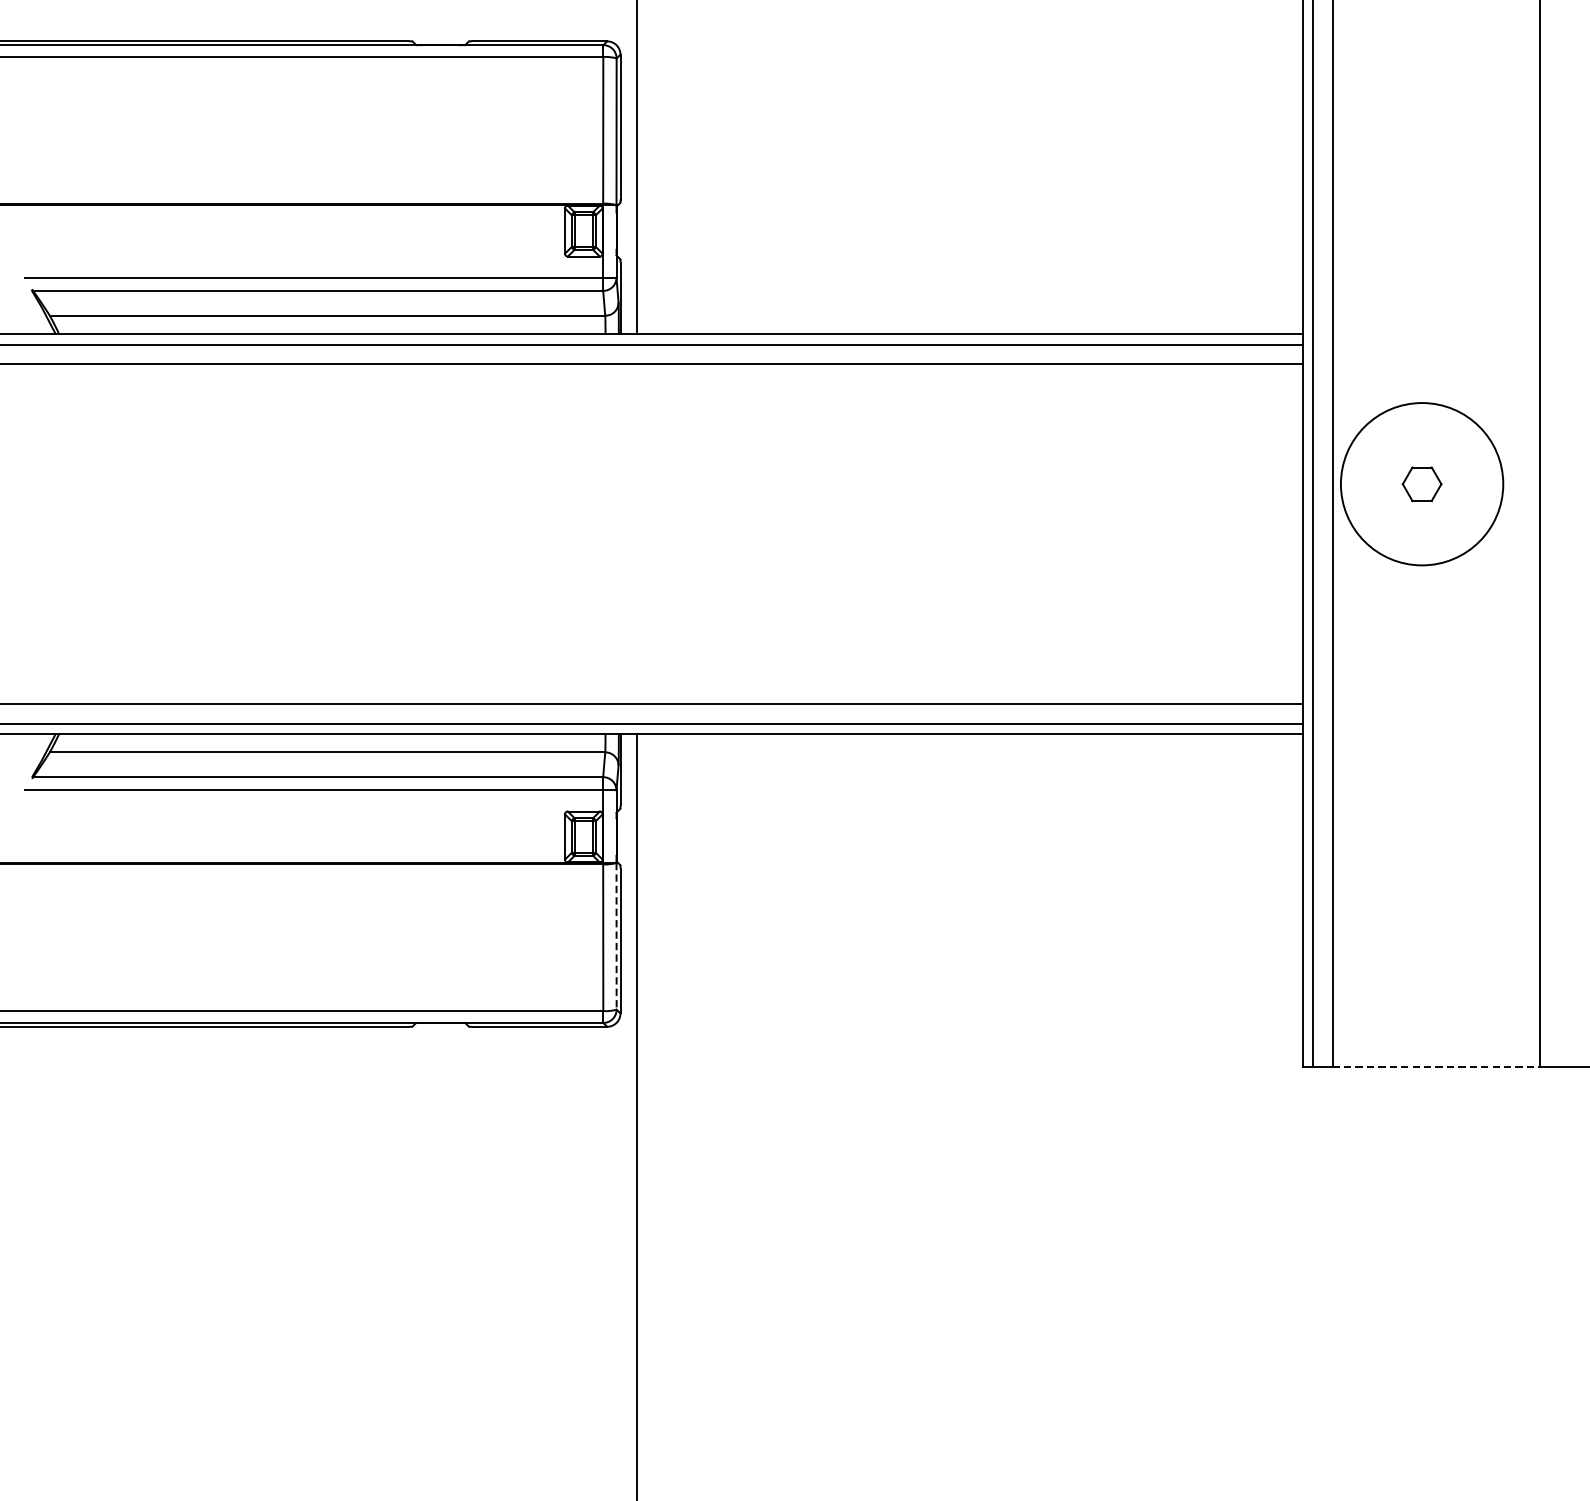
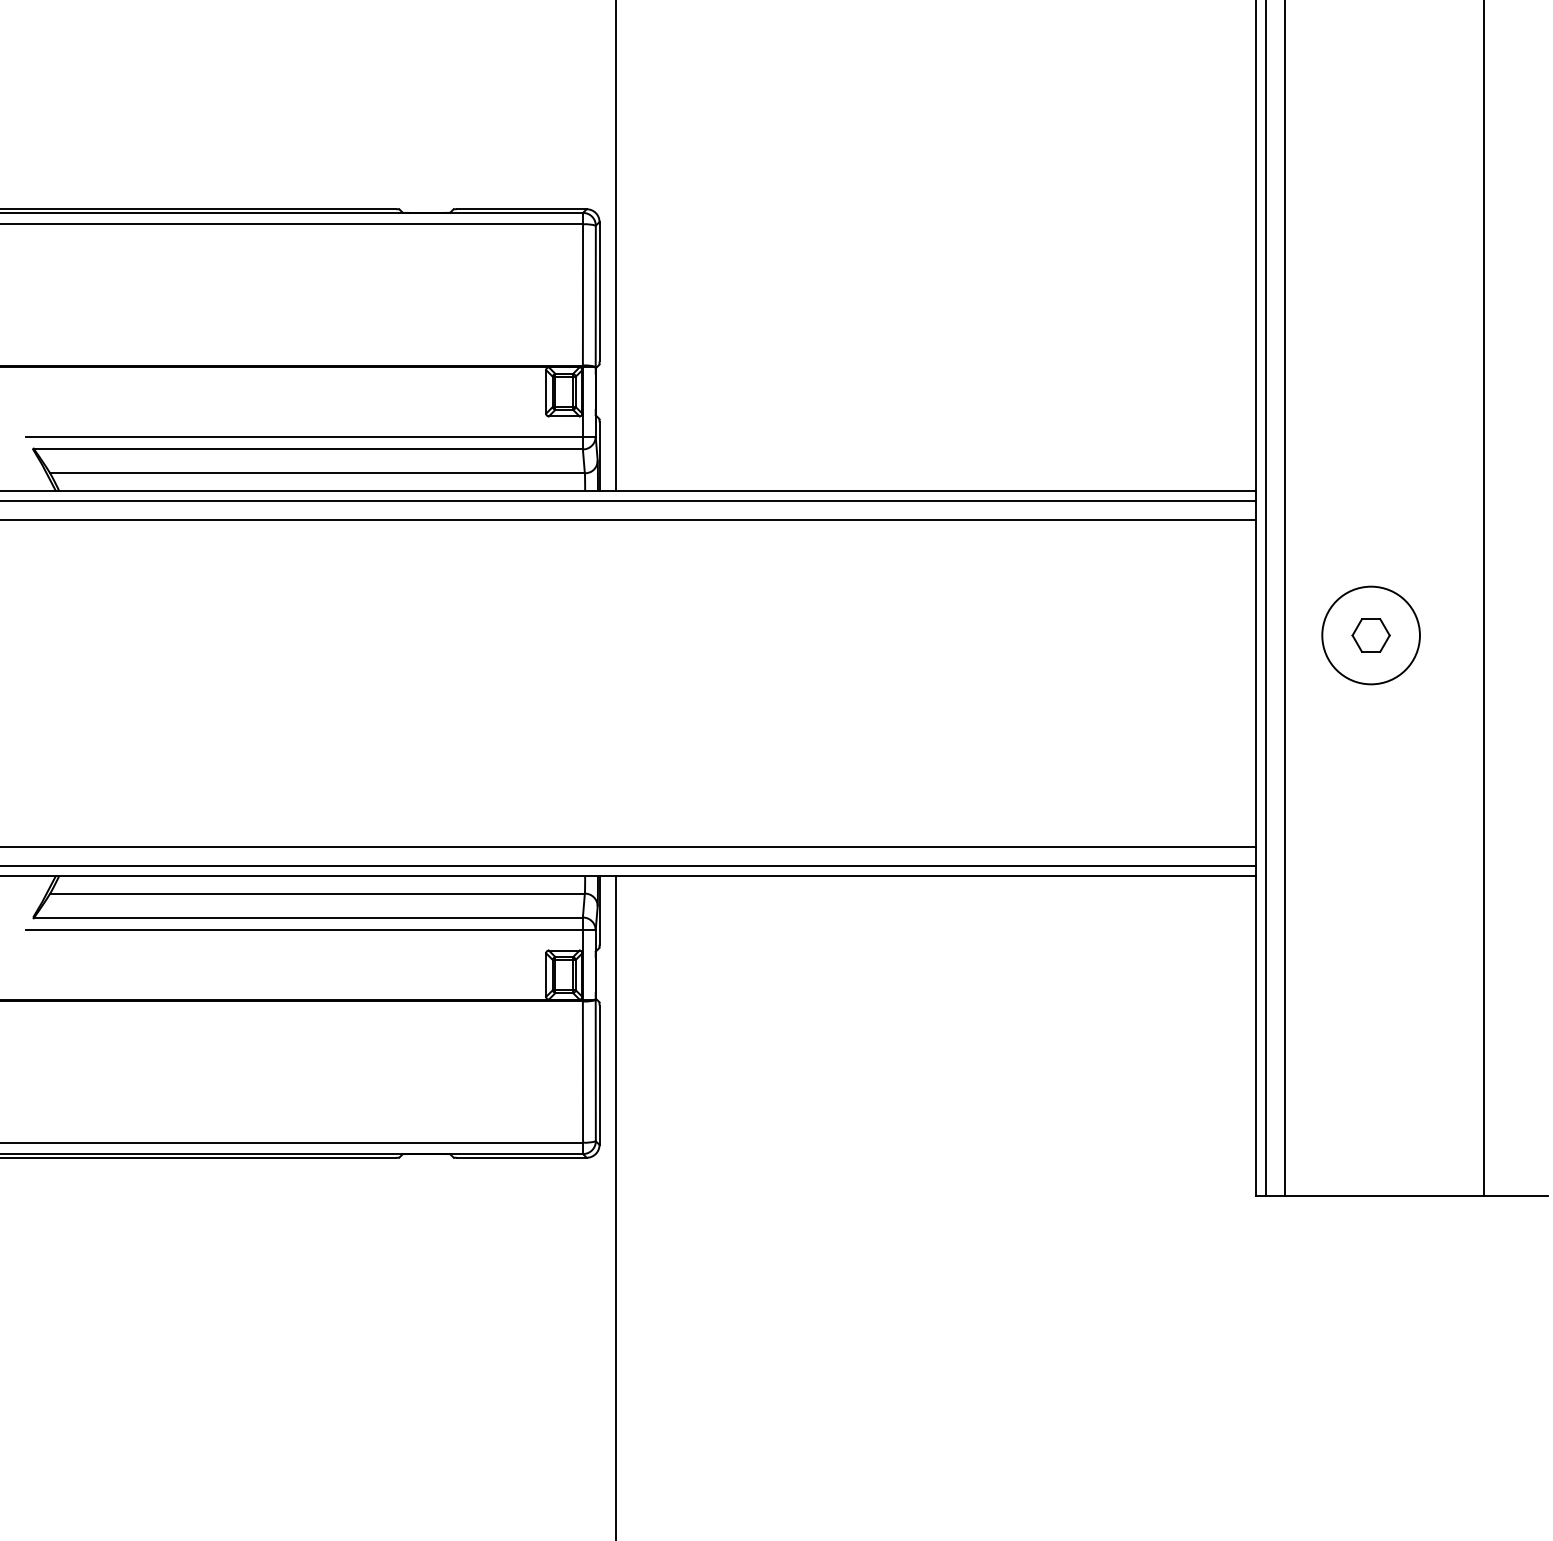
circle: (1421, 484) -> (1370, 635), size x0.62
line: (616, 936) -> (595, 1070), dashed -> solid
line: (1435, 1067) -> (1384, 1196), dashed -> solid

